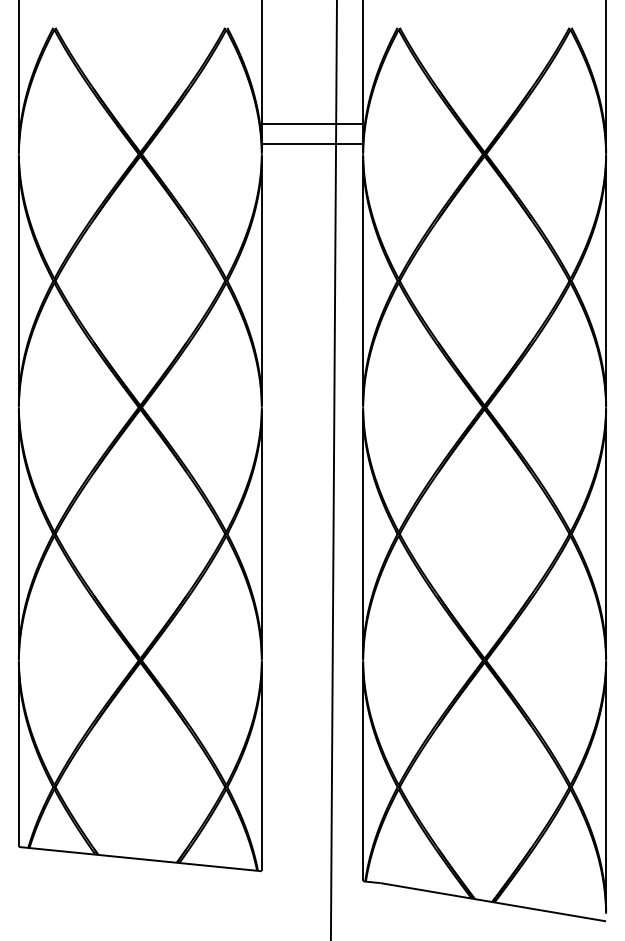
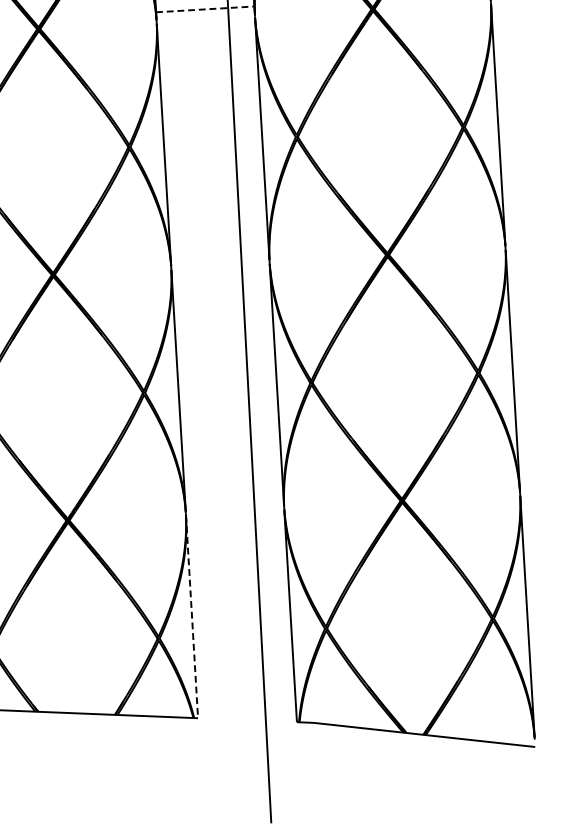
line: (312, 144) -> (205, 9), solid -> dashed
line: (261, 767) -> (191, 617), solid -> dashed

